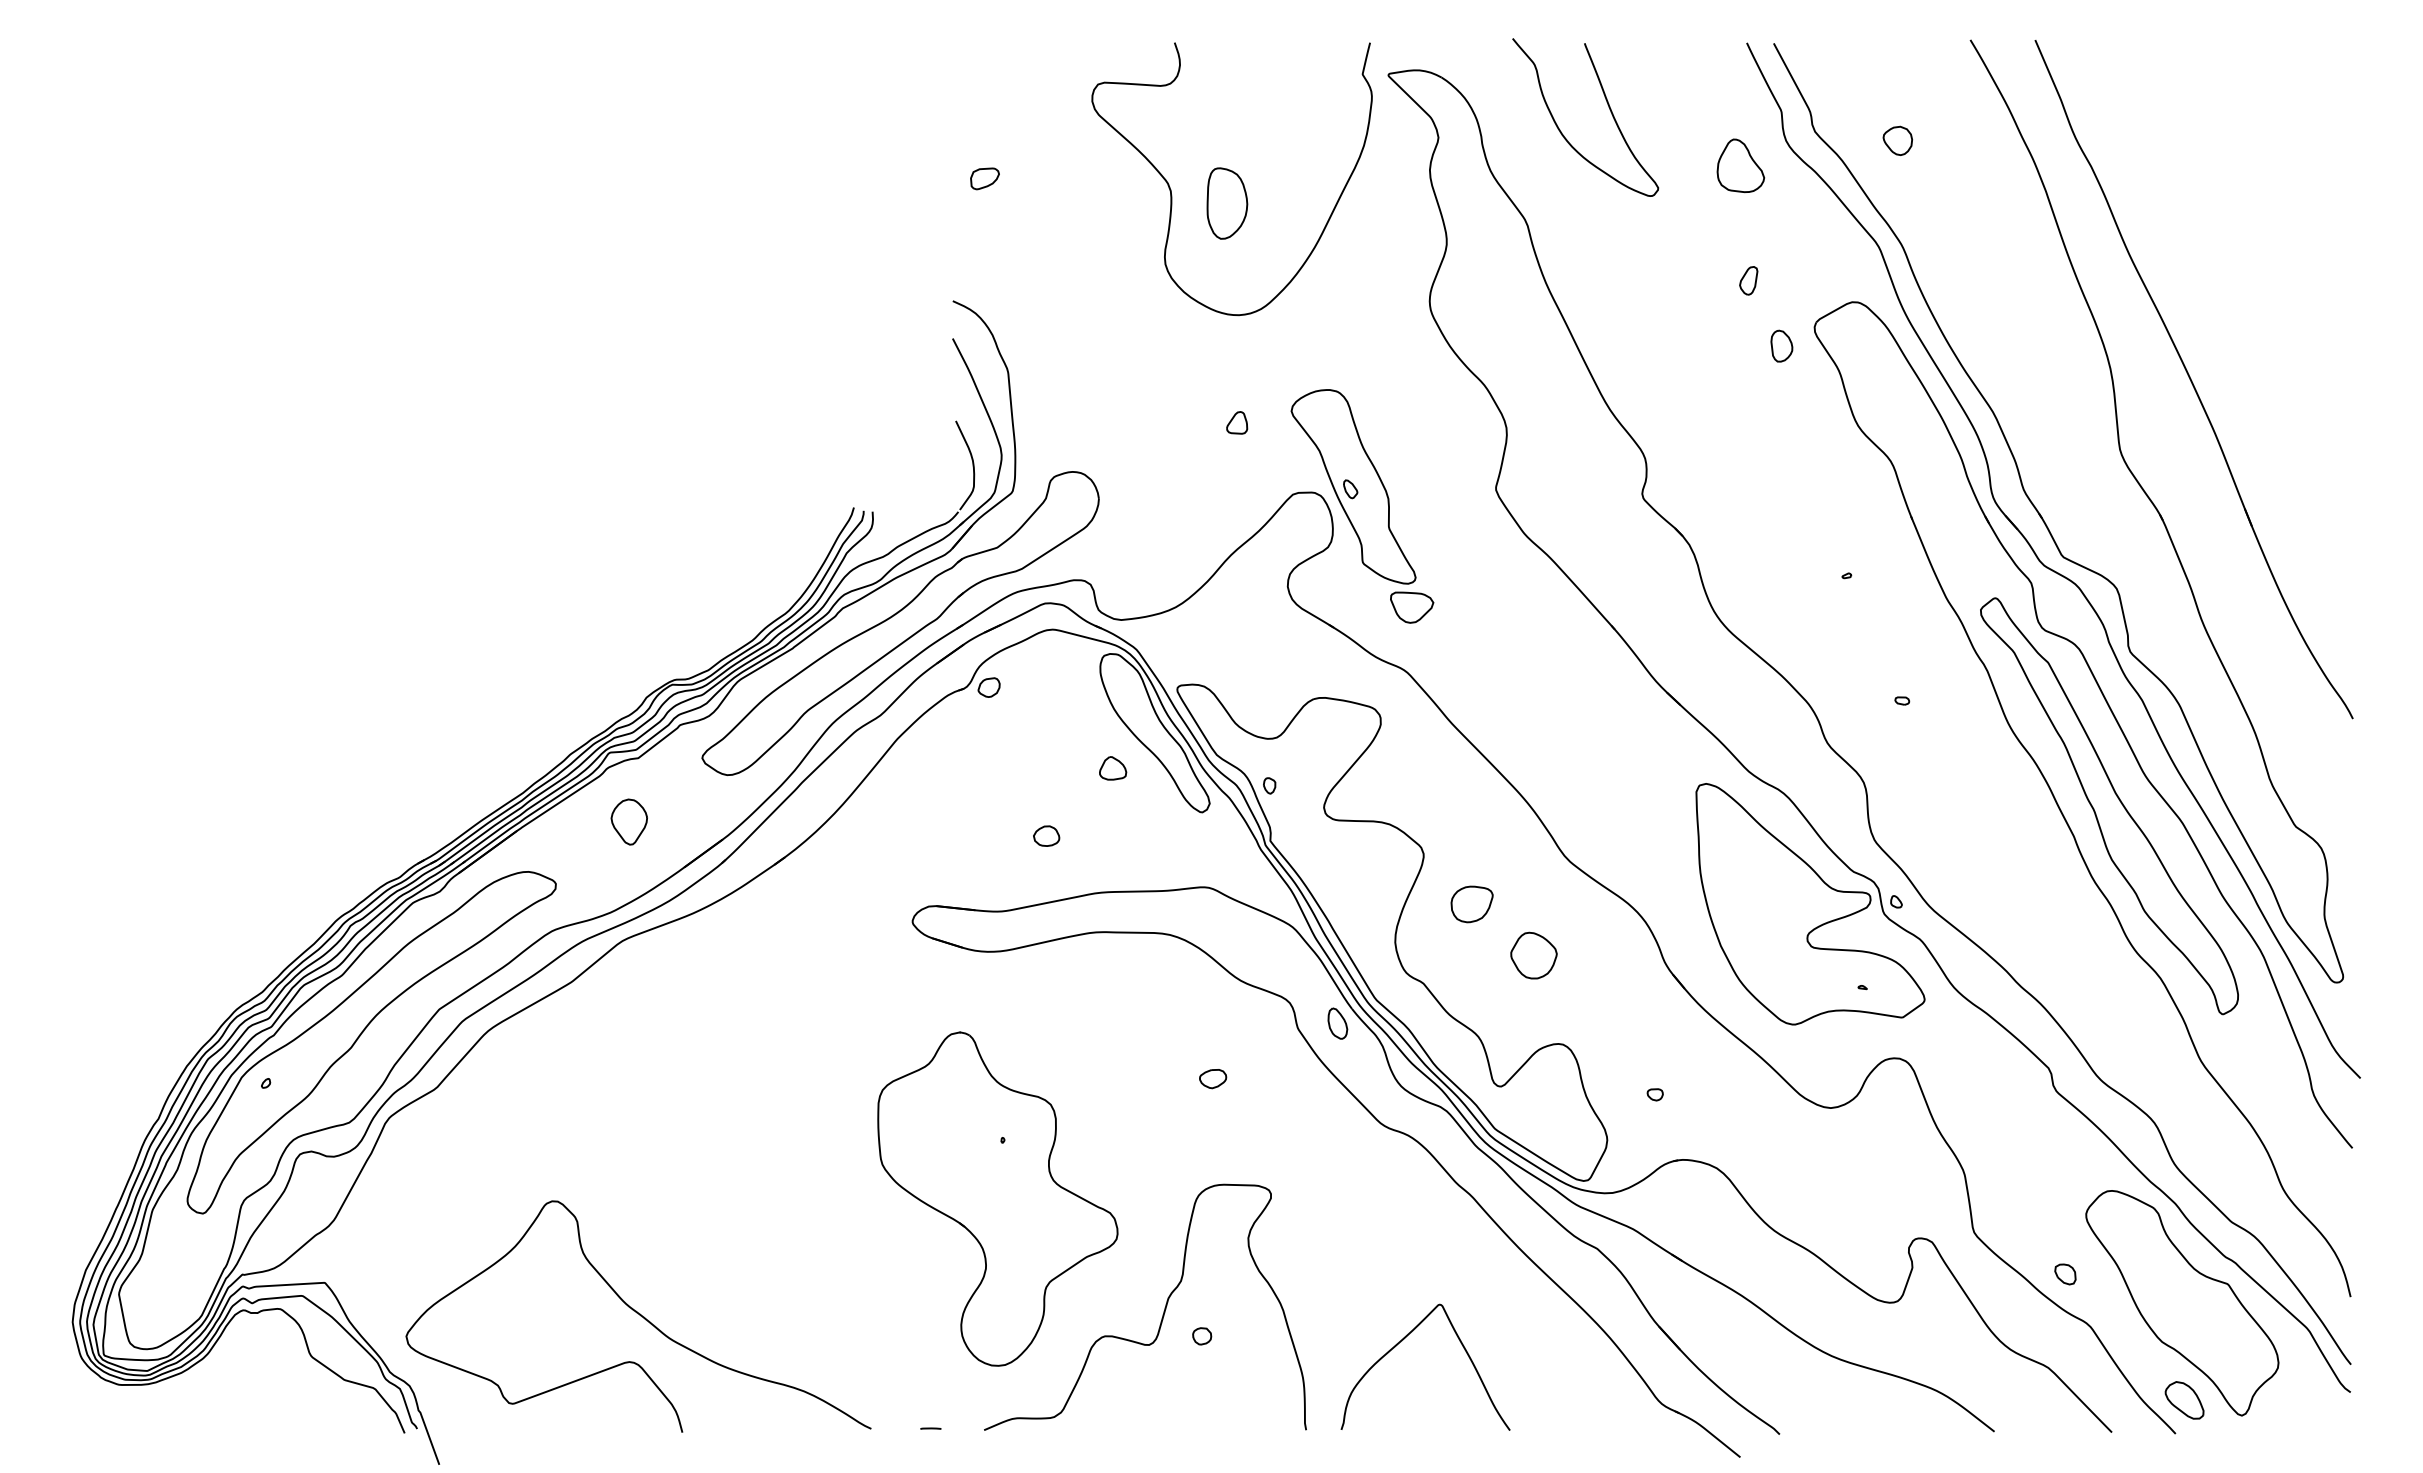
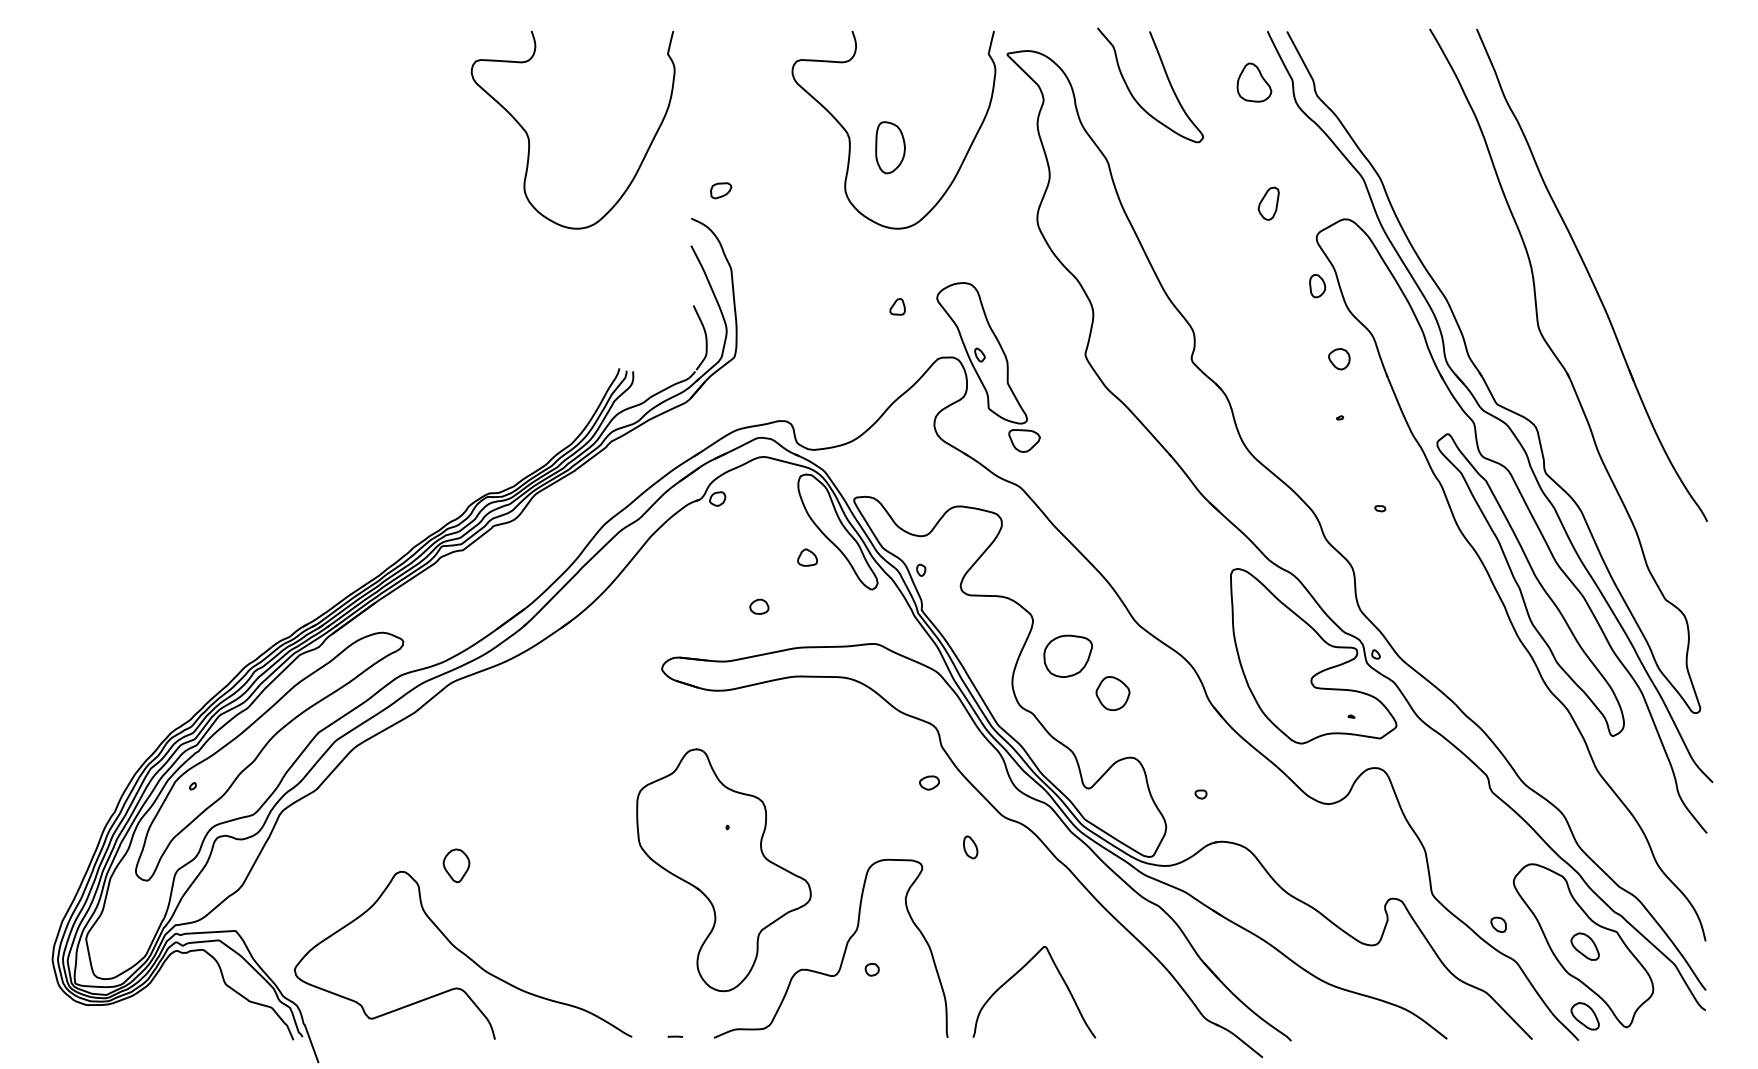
part: (1897, 140) -> (1339, 358), moved
part: (1740, 165) -> (1254, 82), moved
part: (984, 178) -> (720, 190), moved
curve: (729, 189) -> (529, 137), added
part: (1748, 280) -> (1268, 203), size x1.6
part: (1781, 345) -> (1317, 285), moved
part: (900, 623) -> (653, 452), removed
part: (628, 821) -> (455, 865), moved
part: (1471, 904) -> (1067, 656), size x1.6
part: (1337, 1023) -> (970, 847), moved
part: (1213, 1079) -> (929, 783), moved
part: (2184, 1304) -> (1585, 946), added

